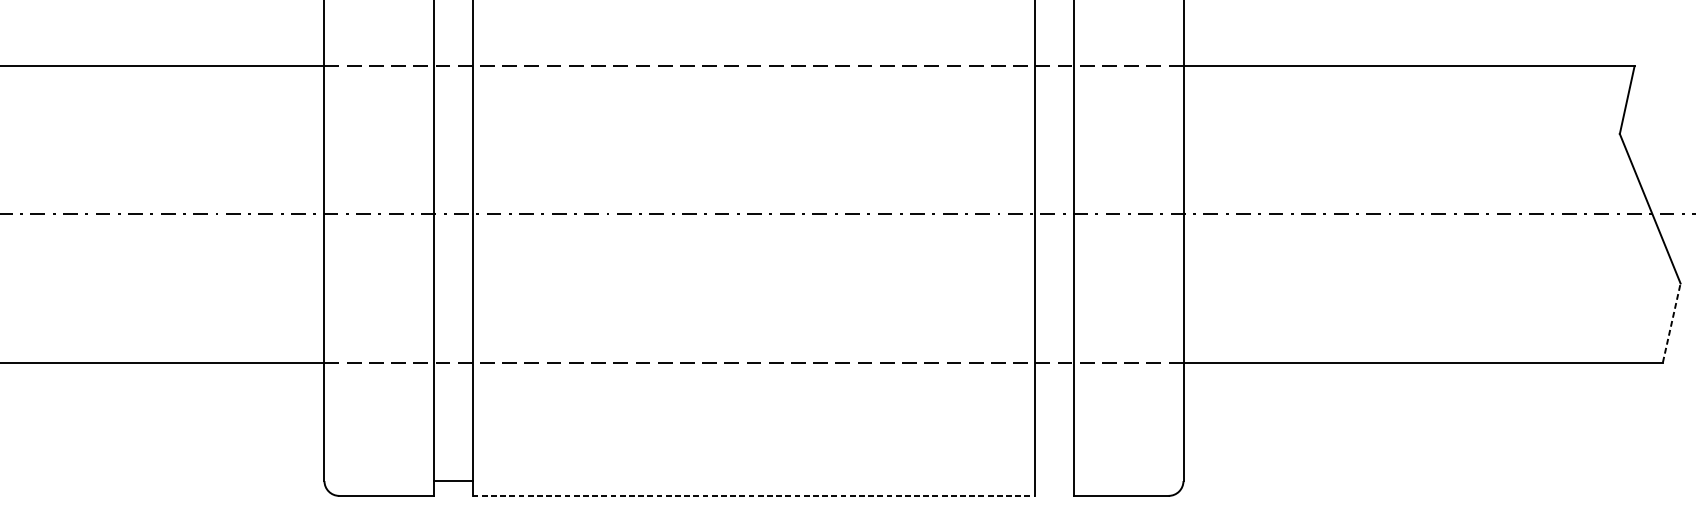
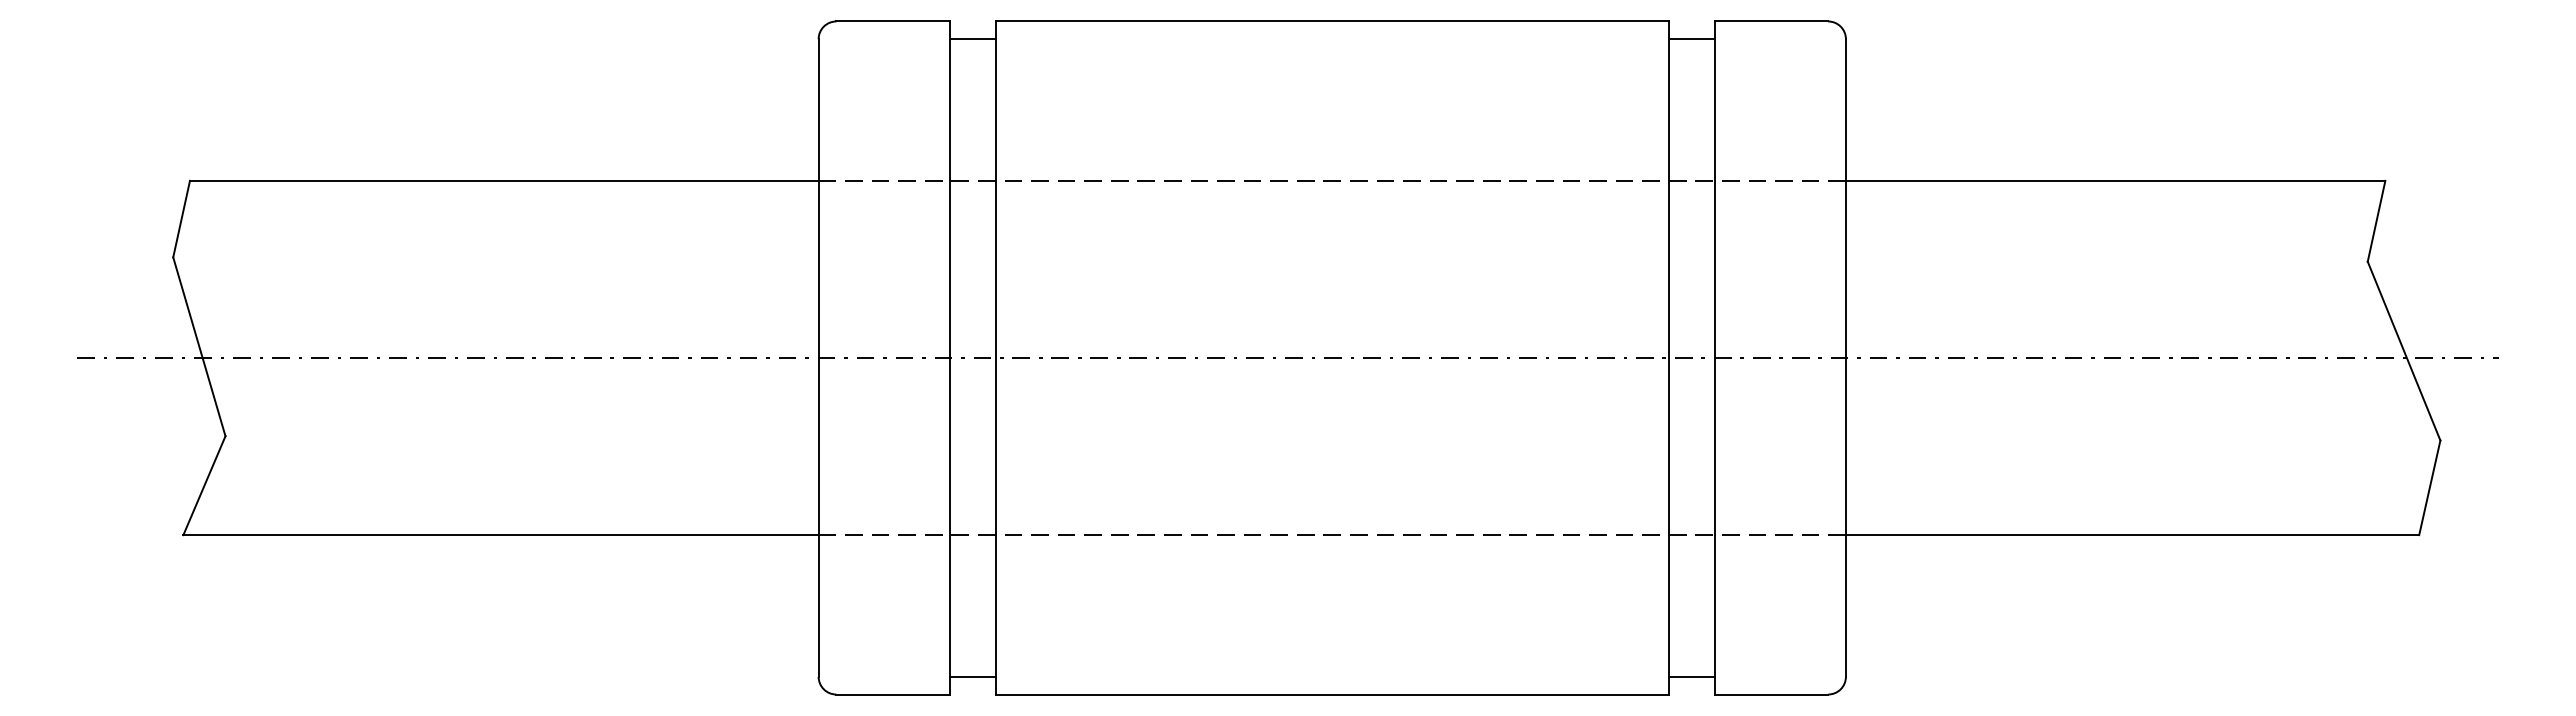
line: (1671, 322) -> (2429, 487), dashed -> solid
line: (1054, 480) -> (1691, 676), added
line: (754, 495) -> (1332, 694), dashed -> solid

